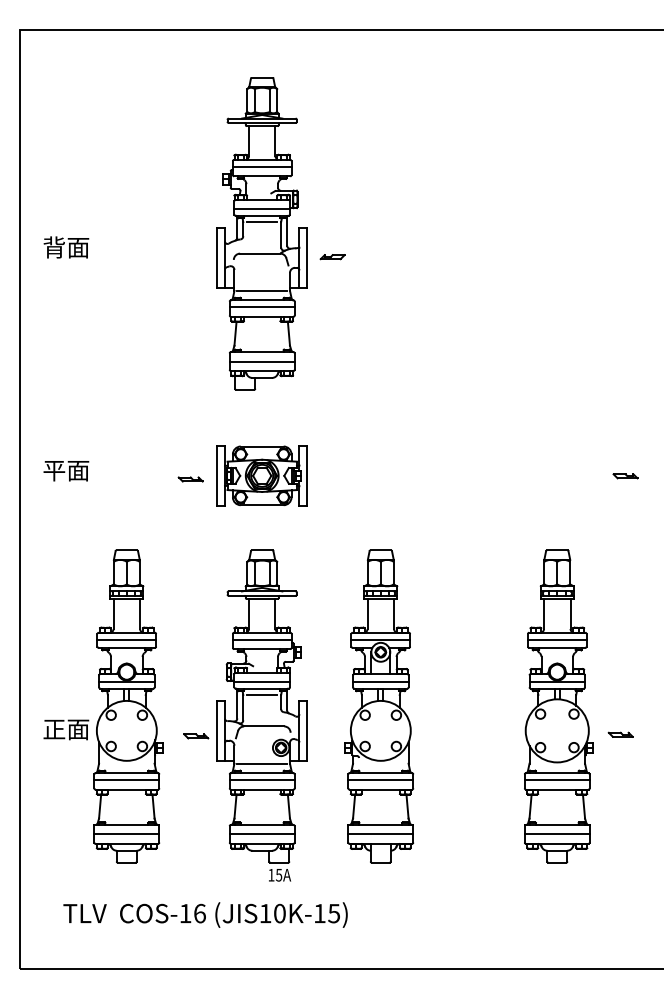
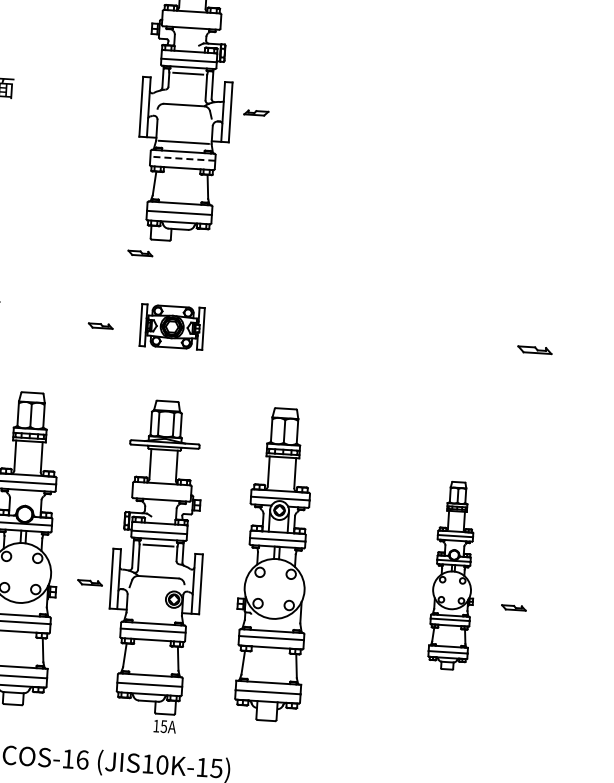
line: (261, 167) -> (190, 19), removed
line: (262, 307) -> (183, 158), solid -> dashed
part: (225, 404) -> (140, 253), added
part: (261, 475) -> (171, 326), size x0.7
part: (625, 476) -> (534, 350), size x1.4
line: (261, 640) -> (161, 491), removed
part: (558, 706) -> (453, 575), size x0.6
line: (262, 763) -> (154, 614), removed

